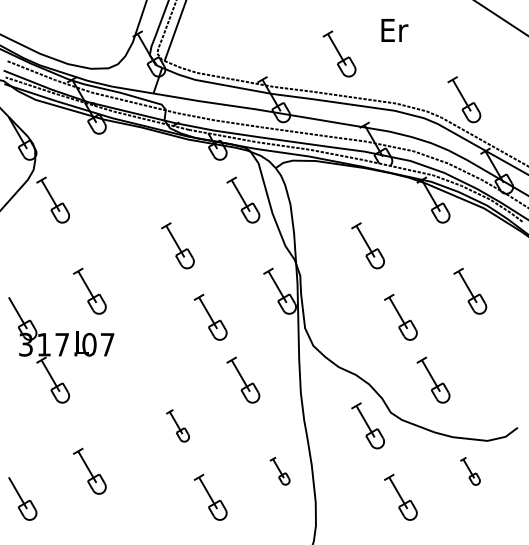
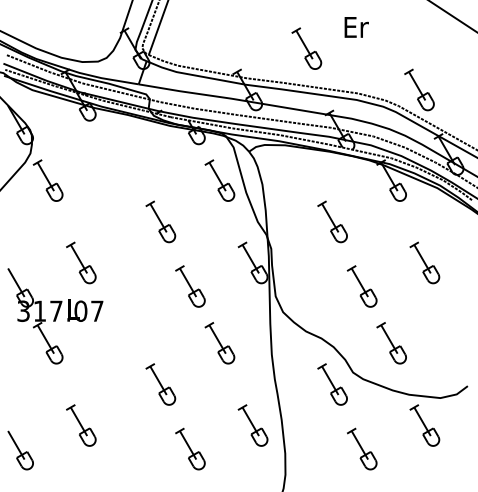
part: (177, 425) -> (160, 384), size x1.43
part: (279, 470) -> (252, 424), size x1.67
part: (470, 471) -> (425, 425), size x1.67

